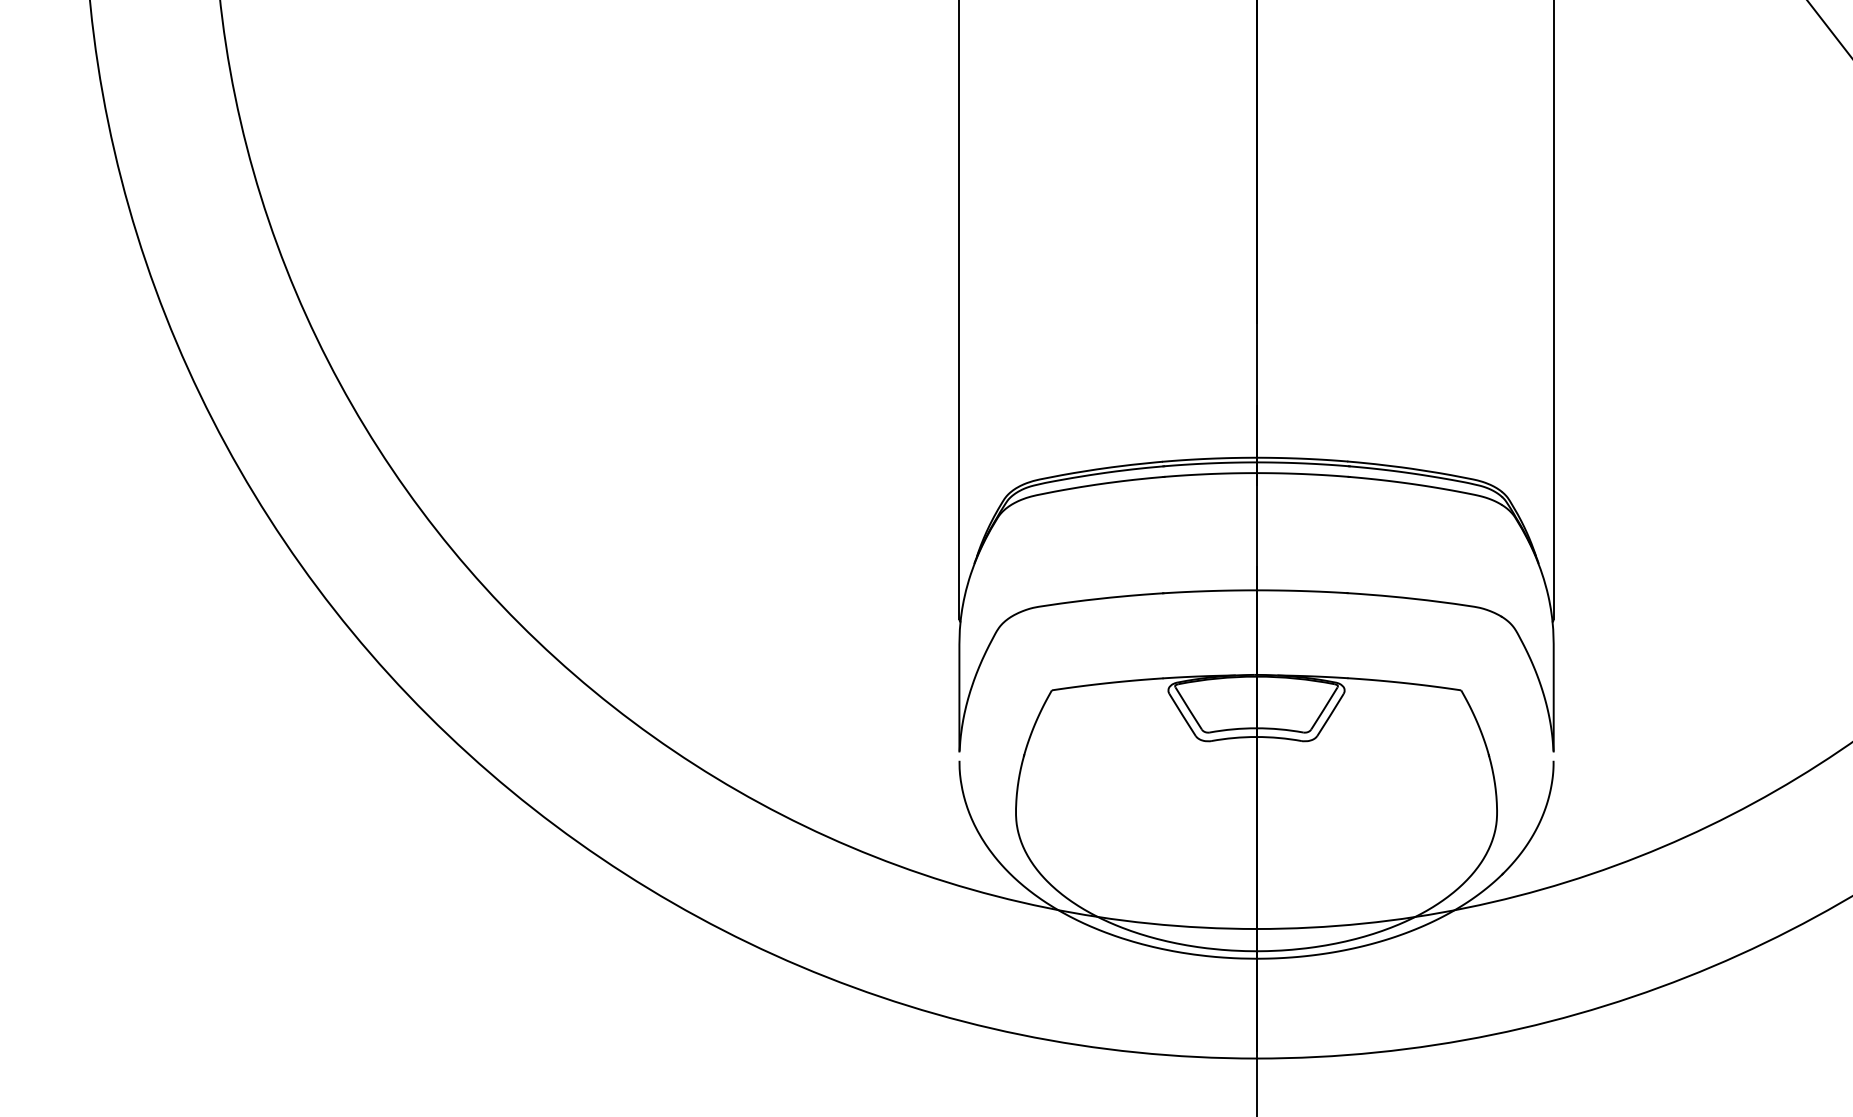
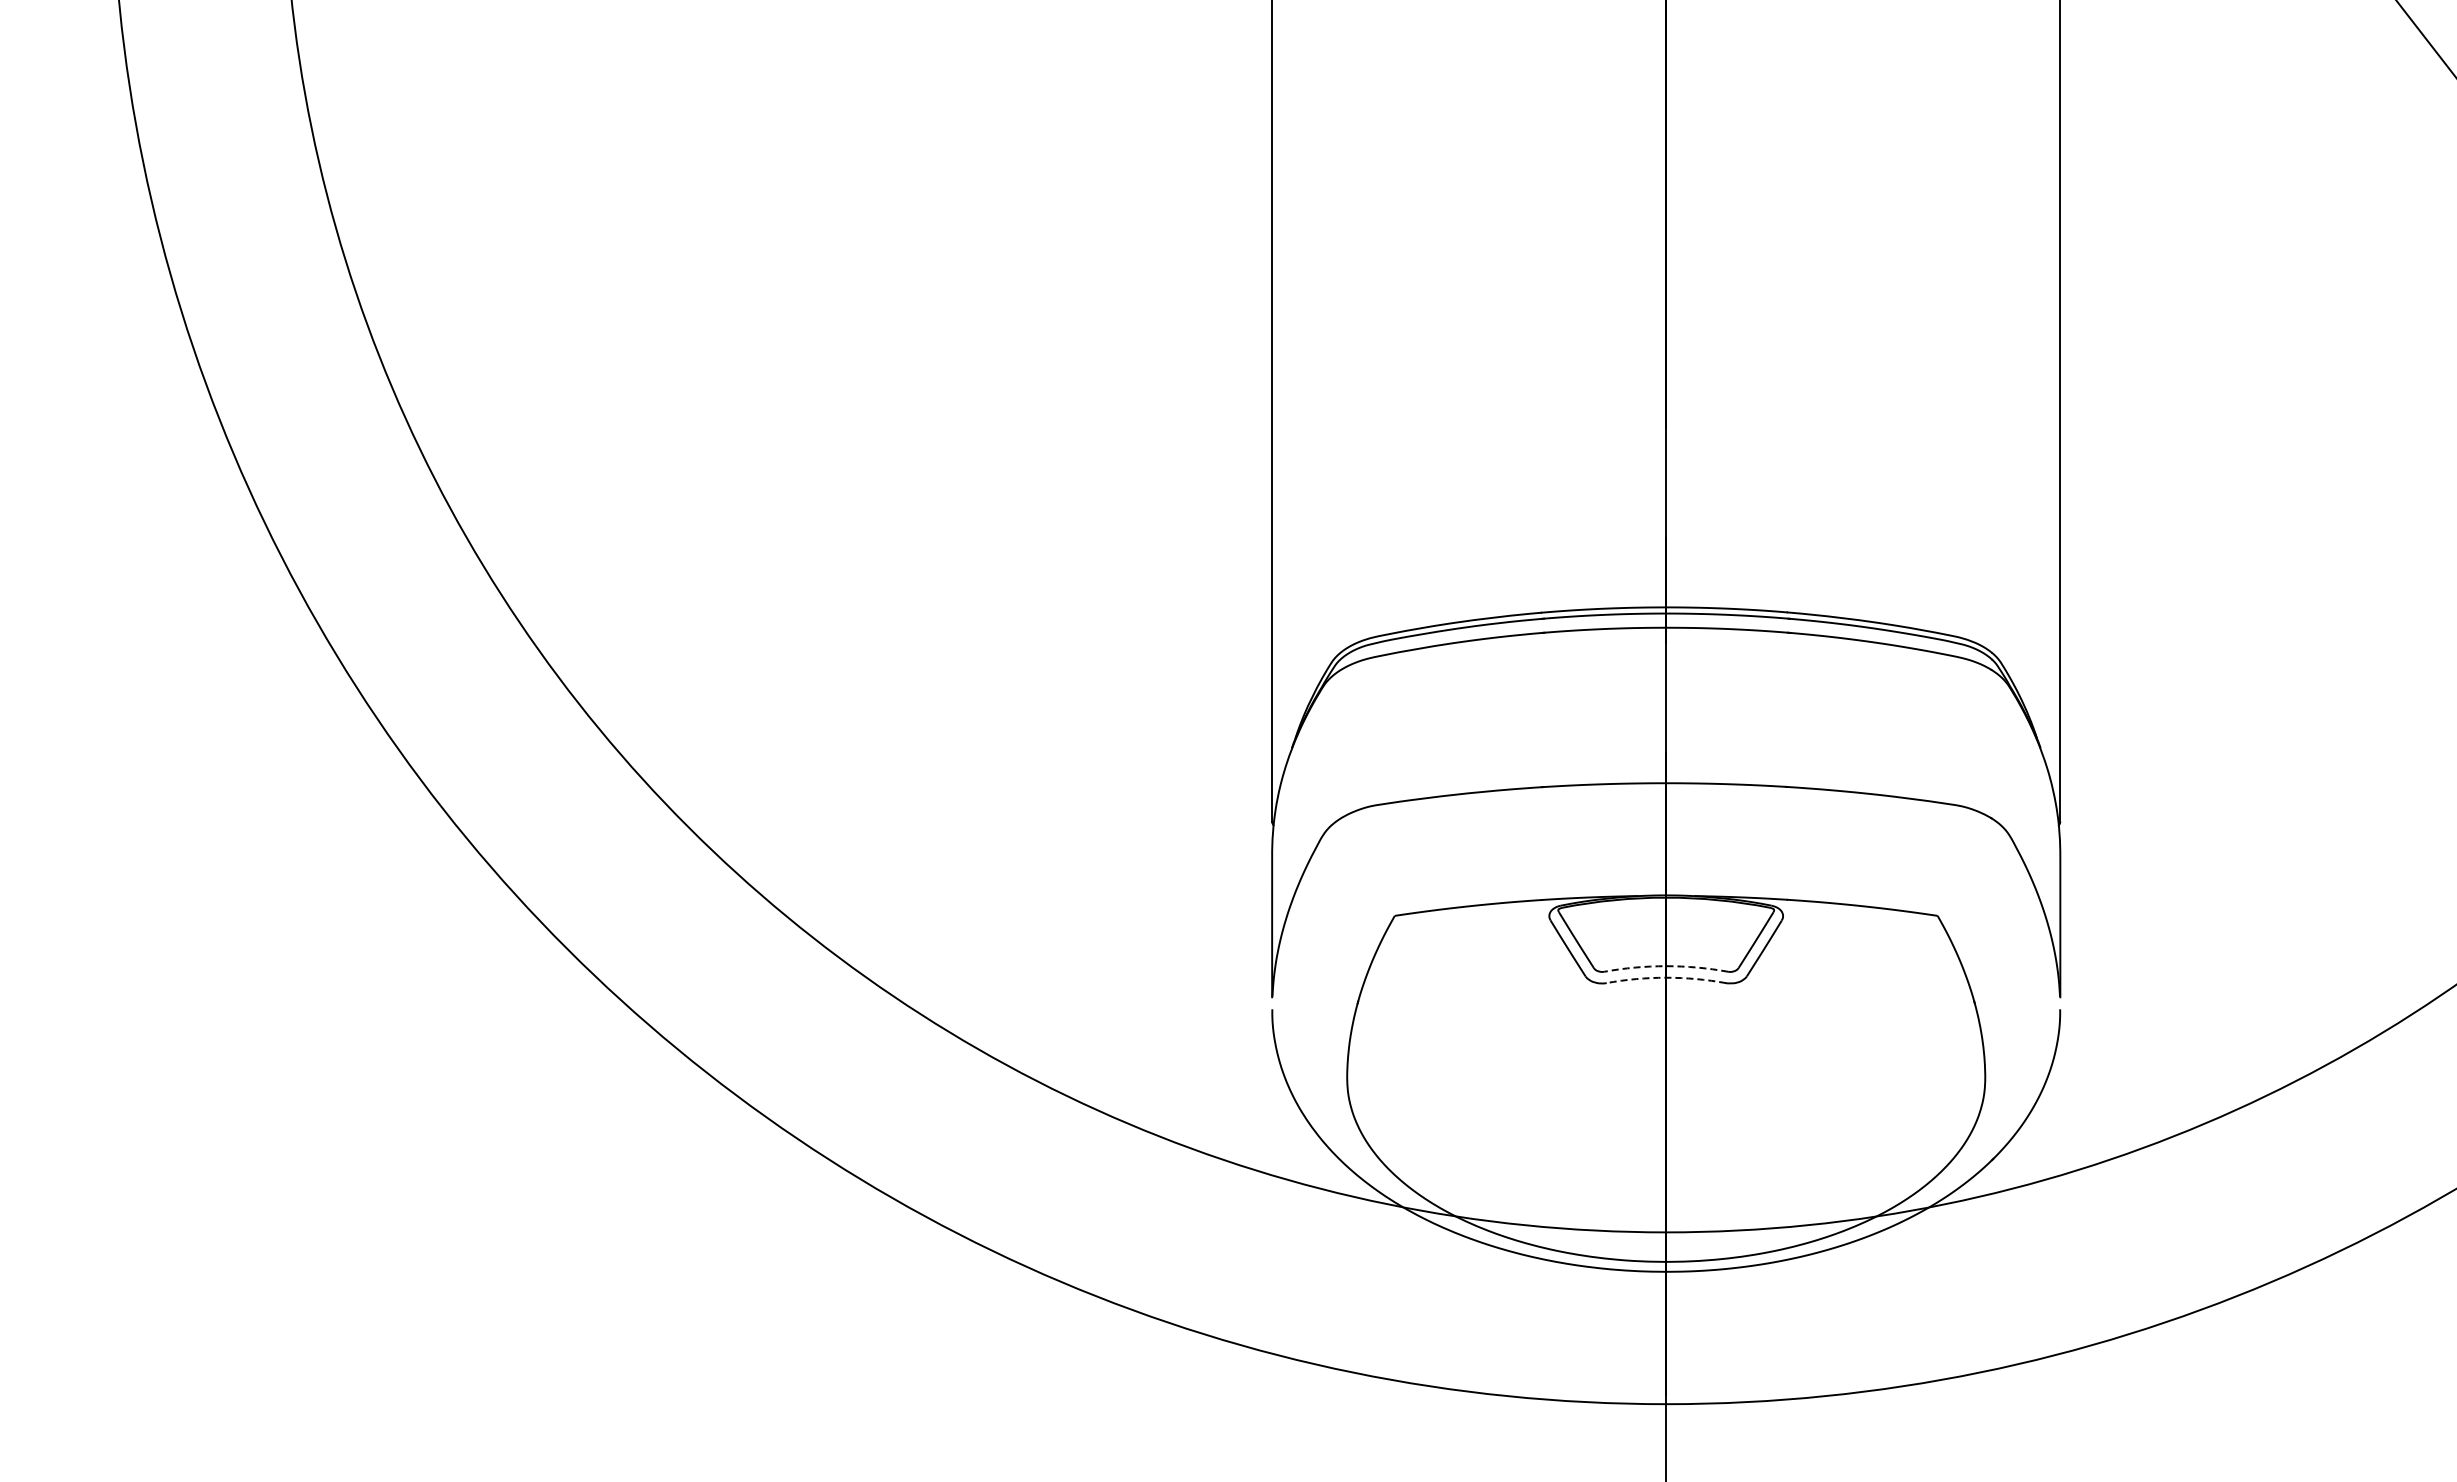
arc: (1256, 728) -> (1666, 966), solid -> dashed
arc: (1256, 736) -> (1666, 977), solid -> dashed

